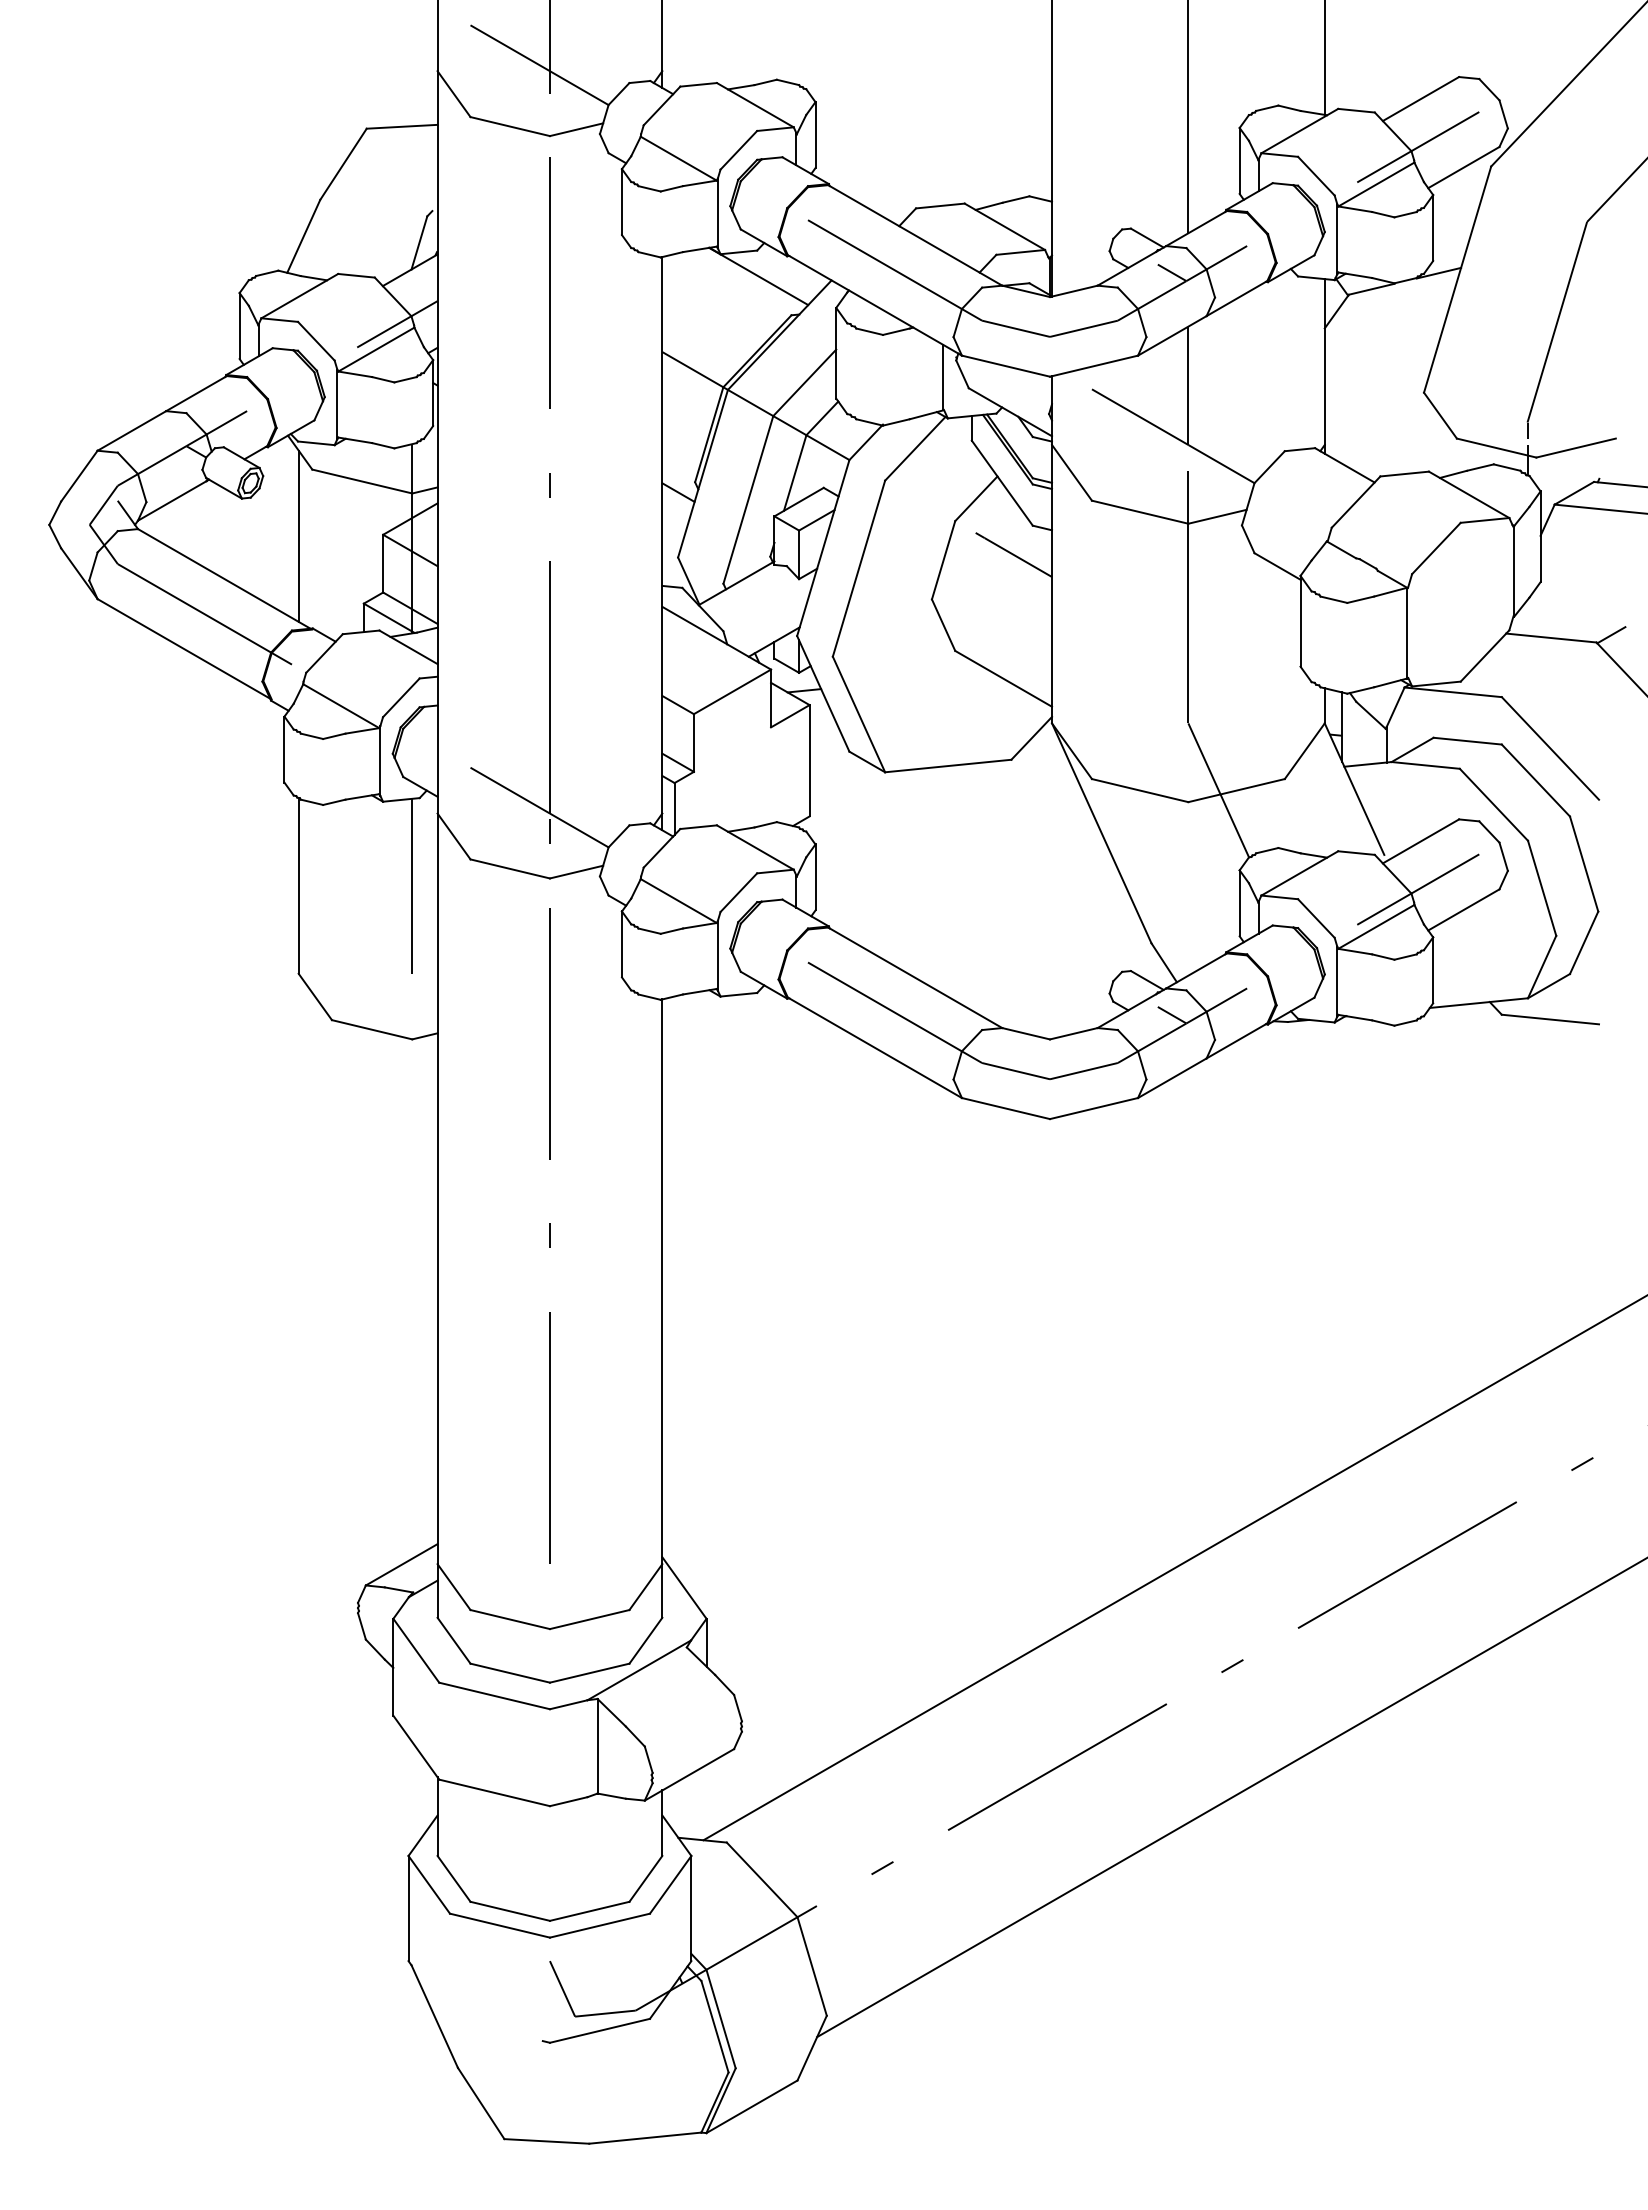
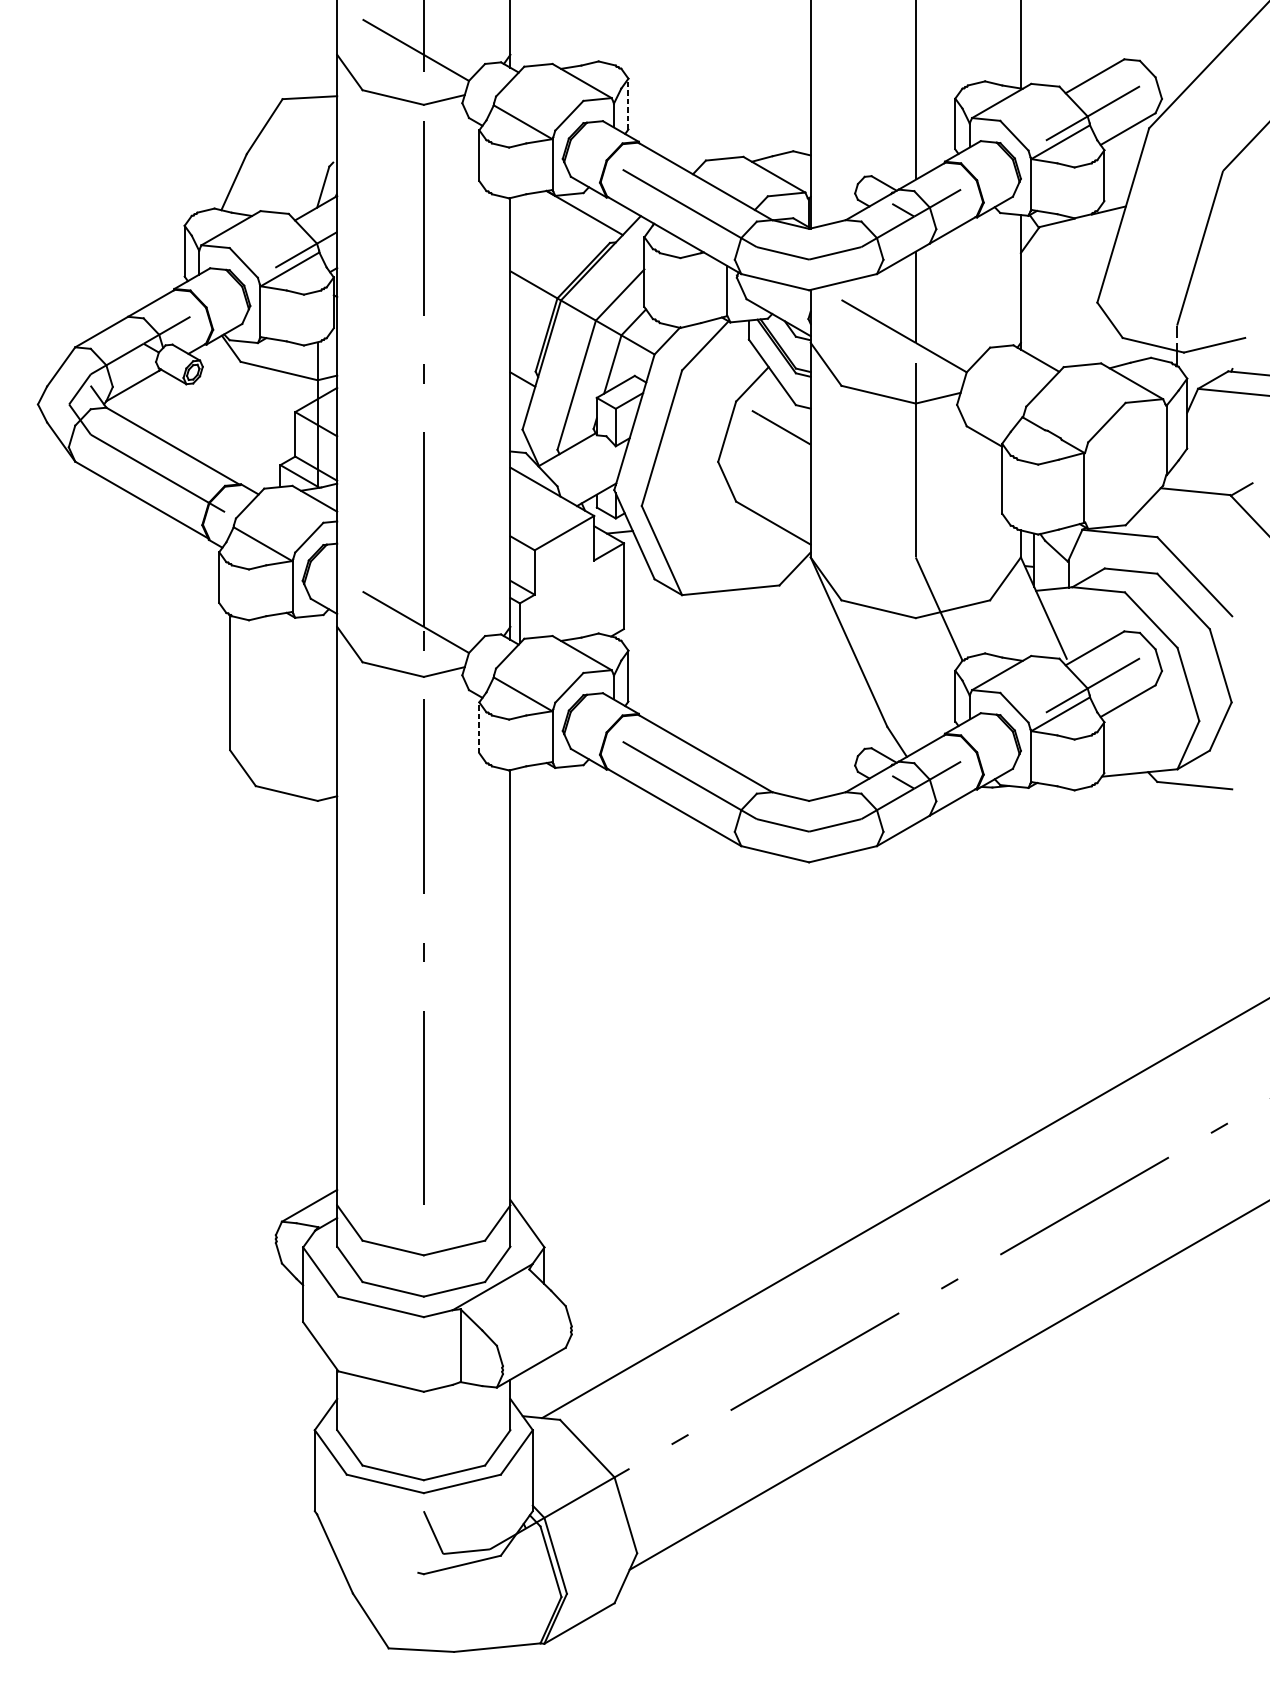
line: (815, 135) -> (628, 104), solid -> dashed
line: (298, 535) -> (230, 412), removed
line: (412, 885) -> (317, 682), removed
line: (621, 944) -> (478, 727), solid -> dashed

